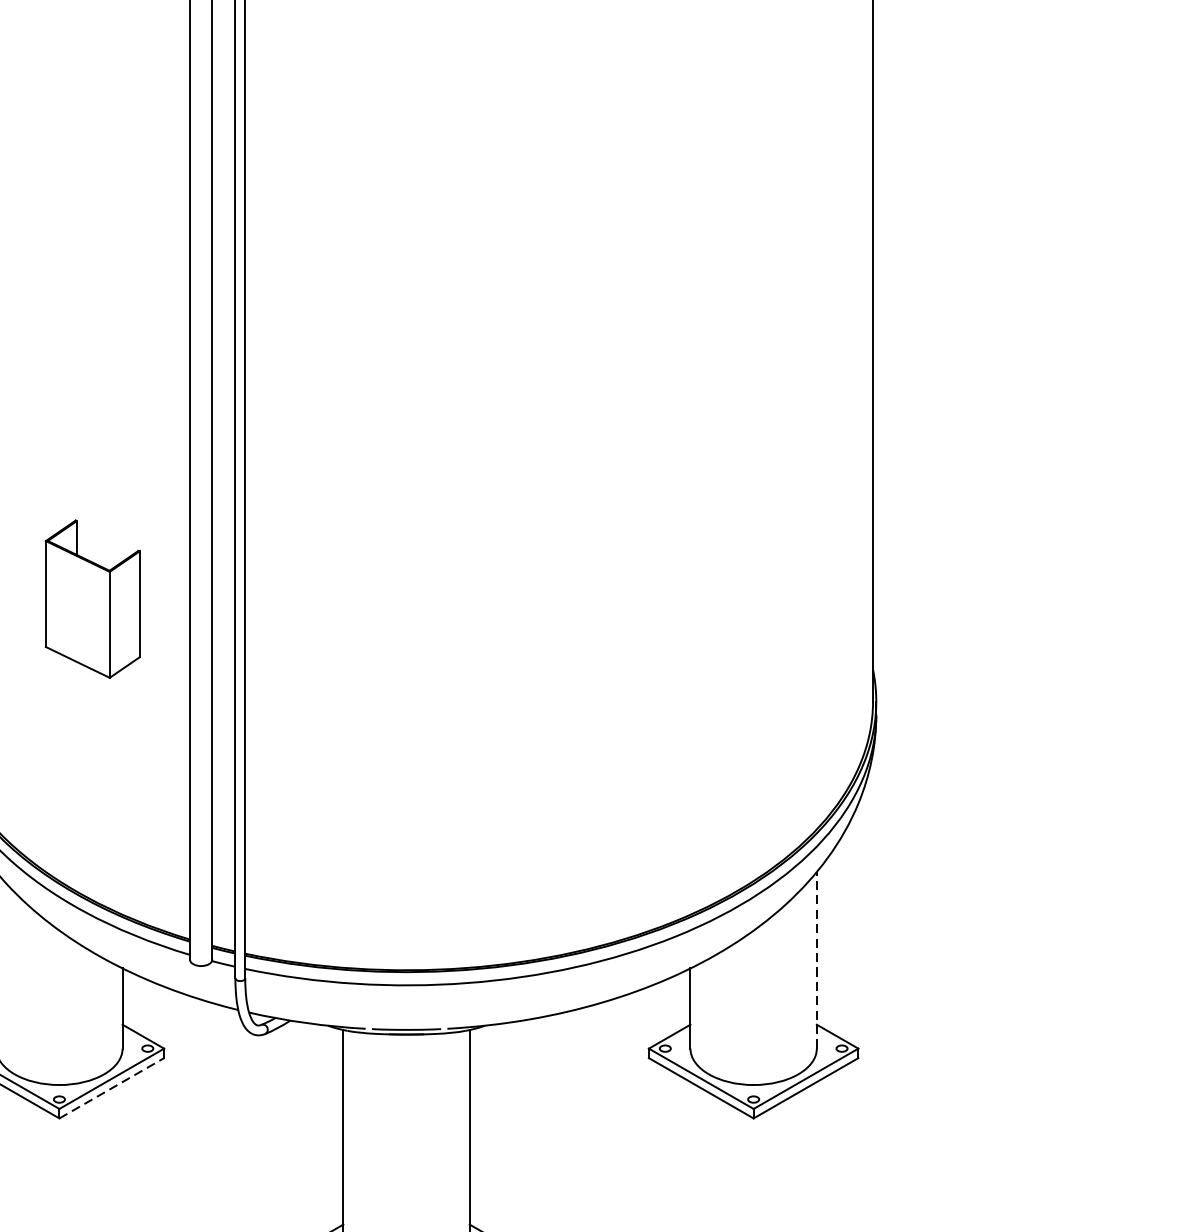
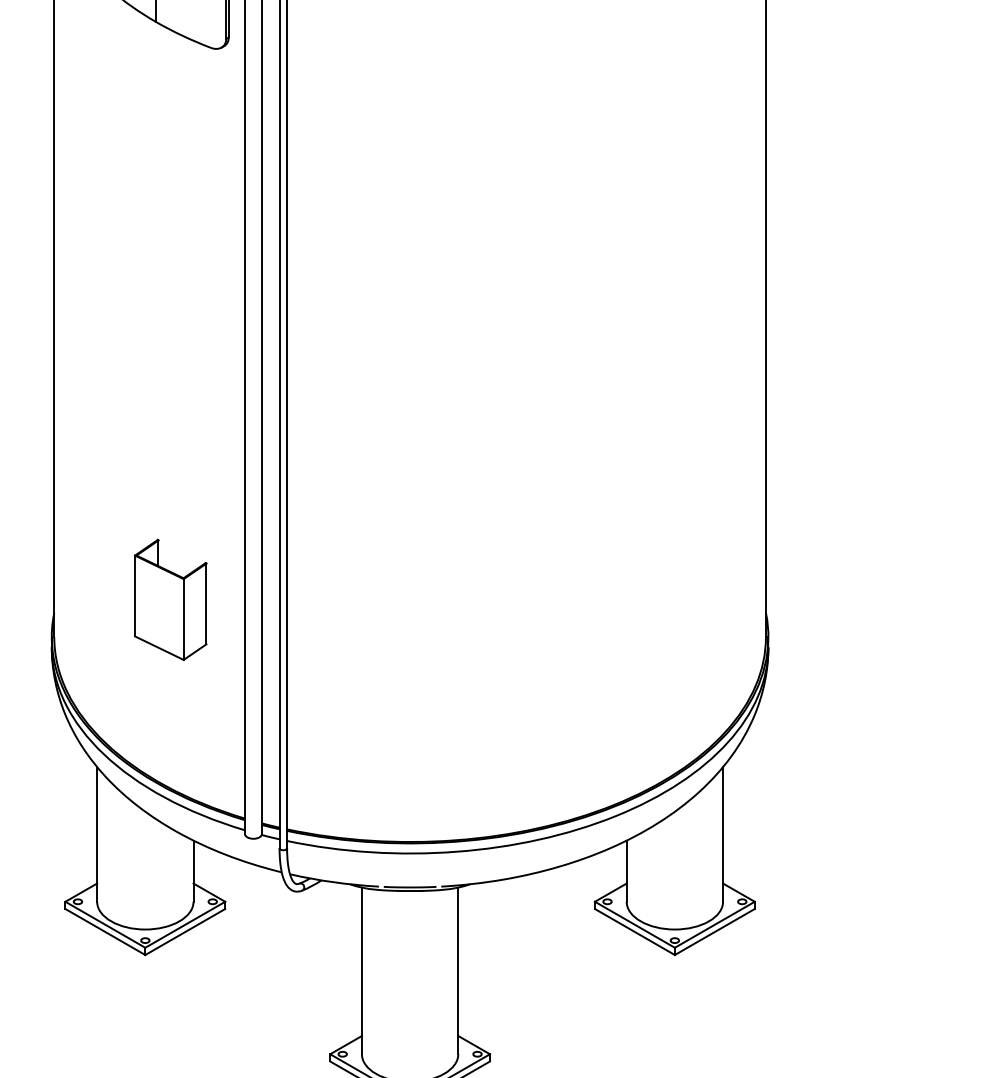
part: (92, 598) -> (170, 599), moved
line: (817, 959) -> (723, 833), dashed -> solid
line: (112, 1087) -> (185, 931), dashed -> solid

